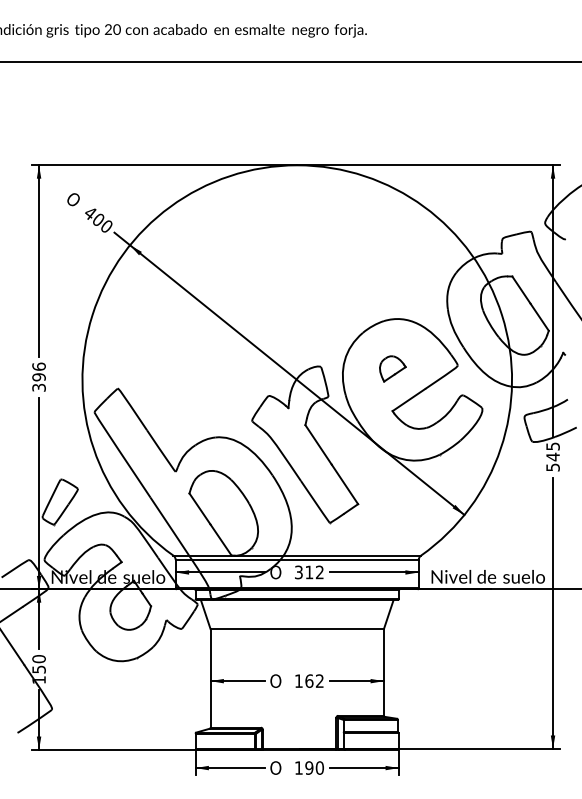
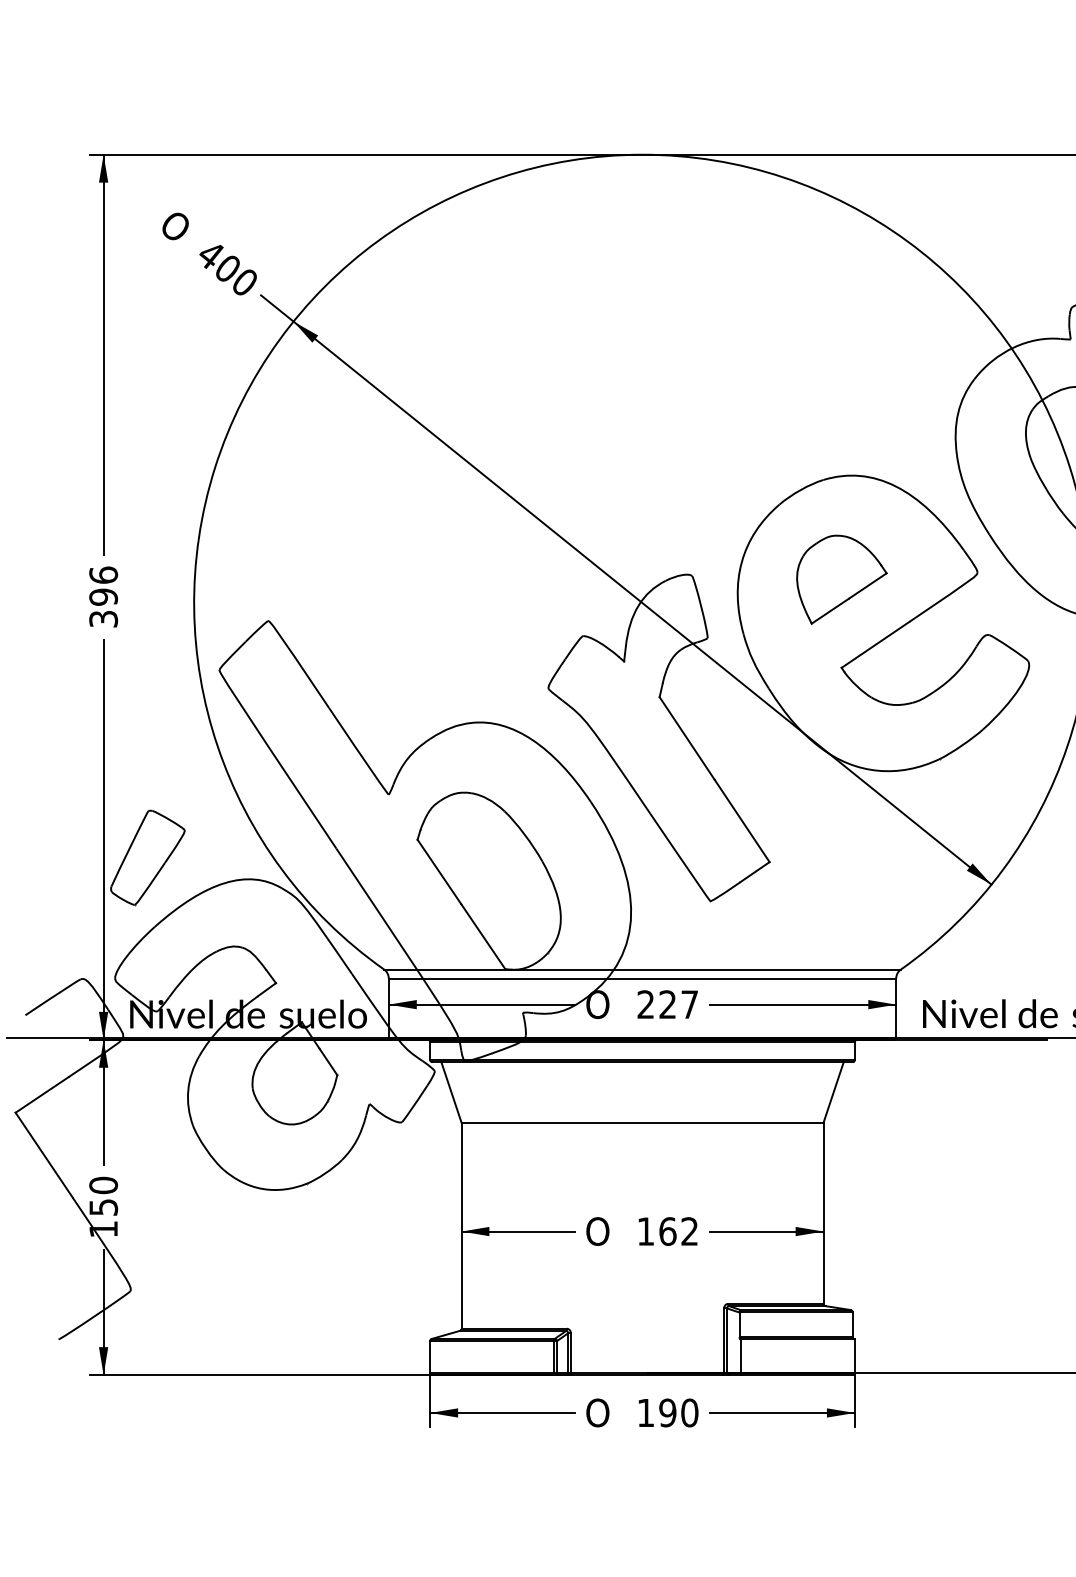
part: (392, 368) -> (841, 578), size x1.67
text: (309, 572) -> (668, 1004), 312 -> 227

